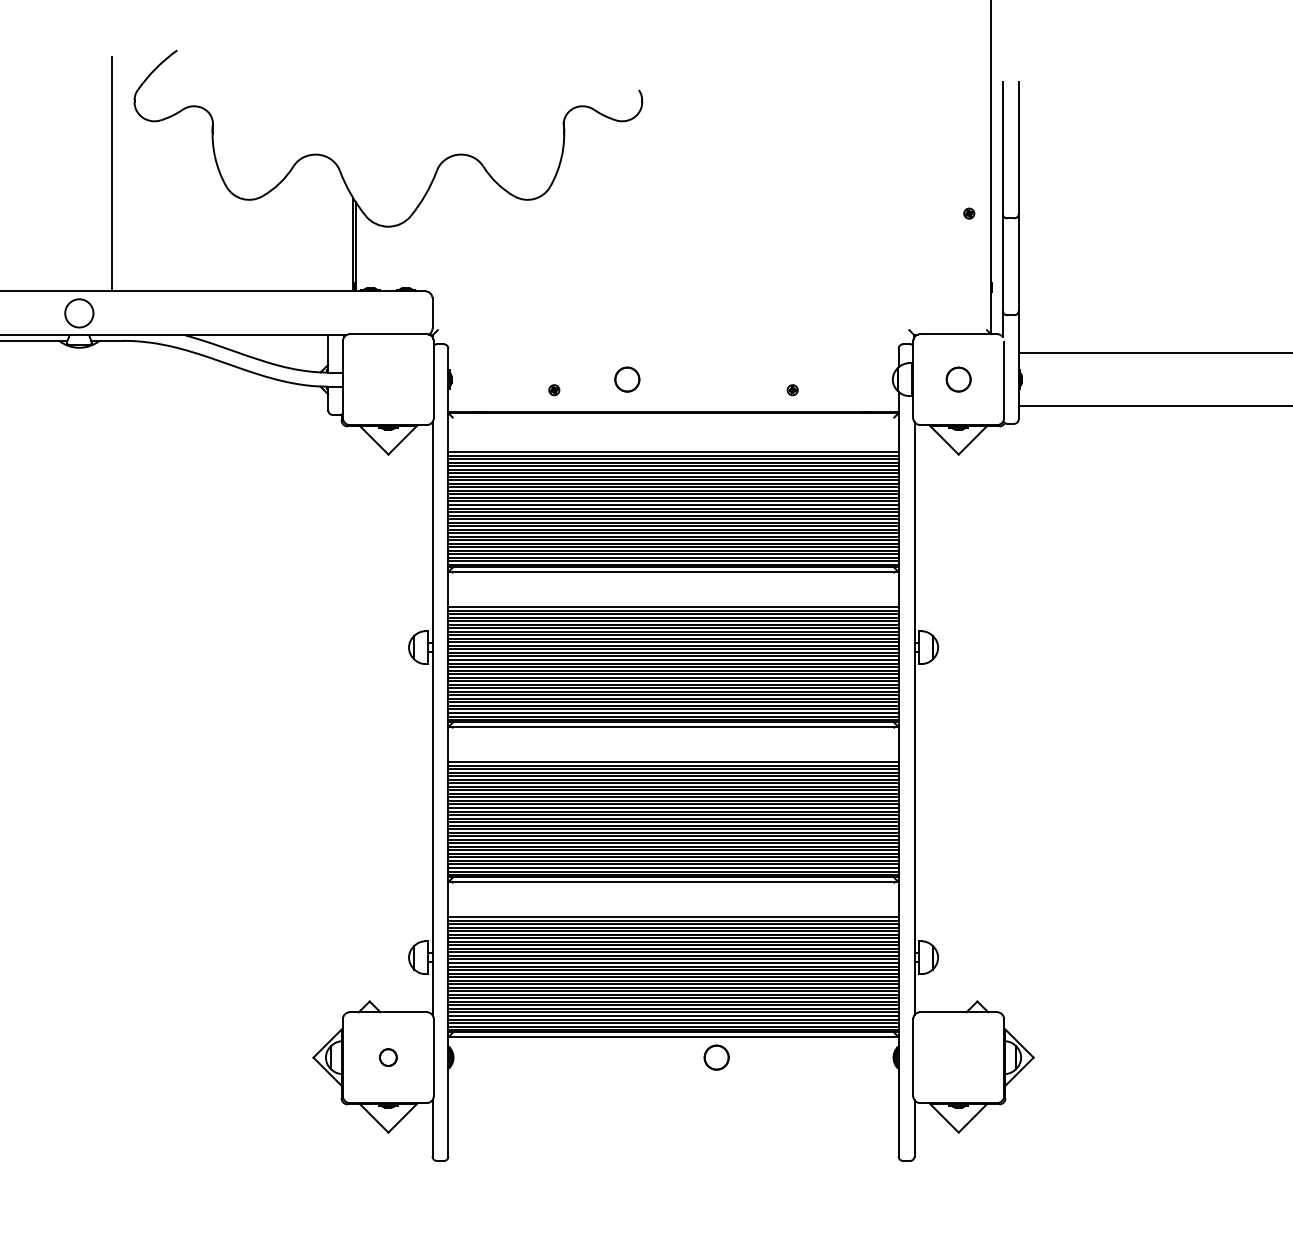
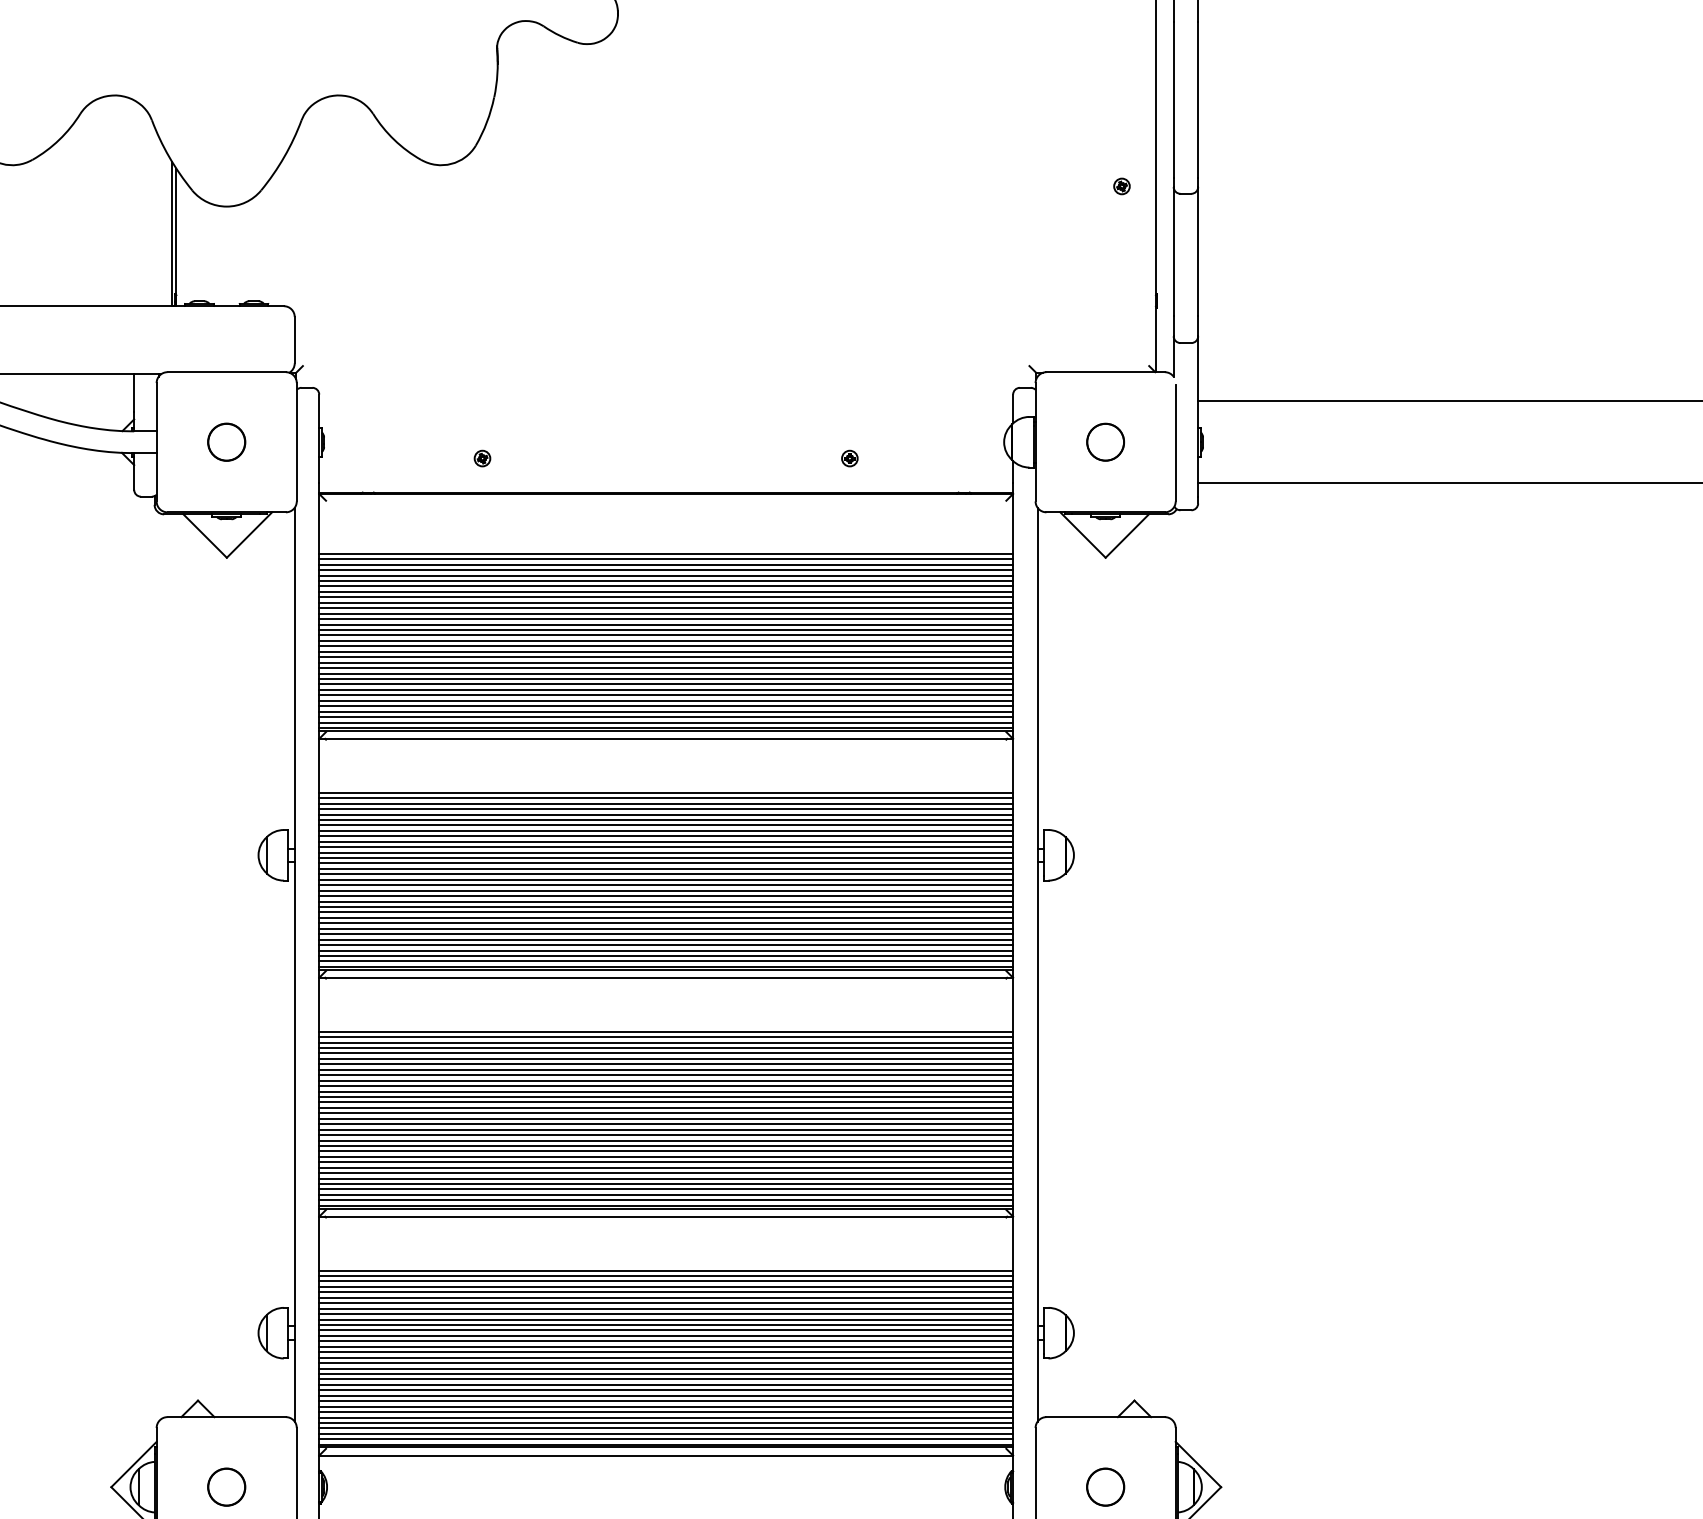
circle: (627, 379) -> (226, 442), moved
circle: (388, 1057) -> (226, 1486), size x1.43
circle: (716, 1057) -> (1105, 1486), moved

